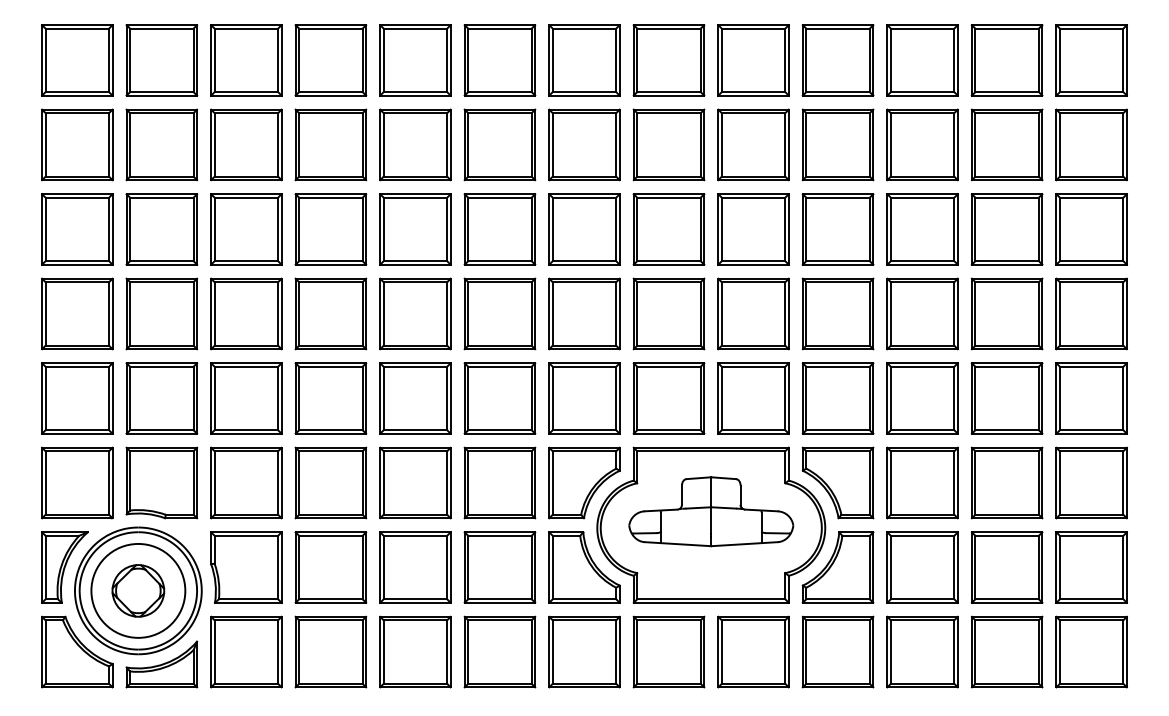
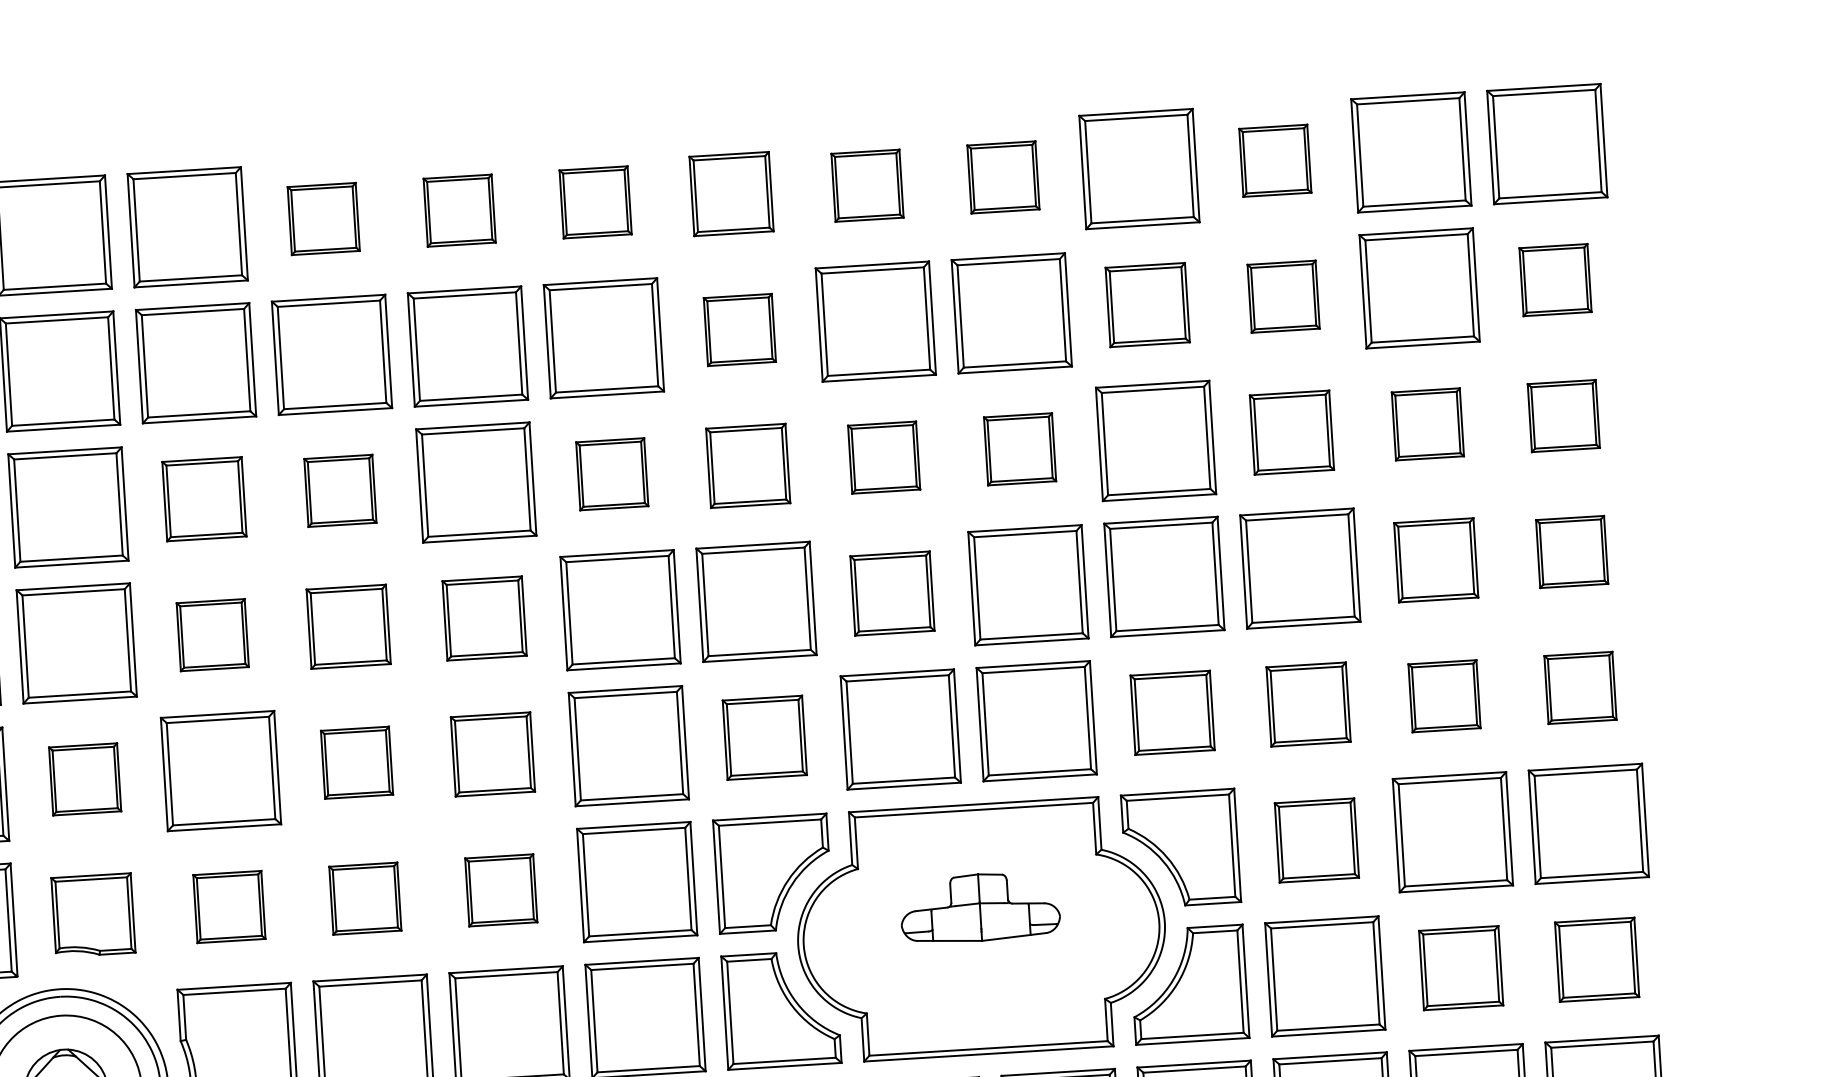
part: (330, 60) -> (323, 219), size x0.6
part: (415, 60) -> (459, 210), size x0.6
part: (499, 60) -> (594, 202), size x0.6
part: (584, 60) -> (731, 194), size x0.7
part: (668, 60) -> (866, 185), size x0.6
part: (753, 60) -> (1003, 177), size x0.6
part: (922, 60) -> (1275, 160), size x0.6
part: (584, 144) -> (739, 329), size x0.6
part: (837, 144) -> (1146, 304), size x0.7
part: (922, 144) -> (1283, 296), size x0.6
part: (1091, 144) -> (1555, 279), size x0.6
part: (246, 229) -> (204, 499), size x0.7
part: (330, 229) -> (339, 490), size x0.6
part: (499, 229) -> (611, 474), size x0.6
part: (584, 229) -> (748, 466), size x0.7
part: (668, 229) -> (883, 457), size x0.6
part: (753, 229) -> (1020, 449), size x0.6
part: (922, 229) -> (1291, 432), size x0.7
part: (1006, 229) -> (1426, 424), size x0.6
part: (1091, 229) -> (1563, 416), size x0.6
part: (246, 313) -> (212, 634), size x0.6
part: (330, 313) -> (347, 626), size x0.7
part: (415, 313) -> (484, 617), size x0.7
part: (668, 313) -> (891, 592), size x0.7
part: (1006, 313) -> (1435, 559), size x0.7
part: (1091, 313) -> (1571, 551), size x0.6
part: (161, 398) -> (84, 779), size x0.6
part: (330, 398) -> (356, 762), size x0.6
part: (415, 398) -> (493, 754), size x0.7
part: (584, 398) -> (764, 737), size x0.7
part: (837, 398) -> (1171, 712), size x0.7
part: (922, 398) -> (1308, 704), size x0.7
part: (1006, 398) -> (1443, 696), size x0.6
part: (1091, 398) -> (1580, 687), size x0.6
part: (161, 482) -> (92, 914), size x0.7
part: (246, 482) -> (229, 906), size x0.6
part: (330, 482) -> (364, 897), size x0.6
part: (415, 482) -> (501, 889), size x0.6
part: (922, 482) -> (1316, 839), size x0.7
part: (711, 511) -> (980, 907), size x0.6
part: (1006, 567) -> (1460, 968), size x0.7
part: (1091, 567) -> (1596, 959), size x0.7

